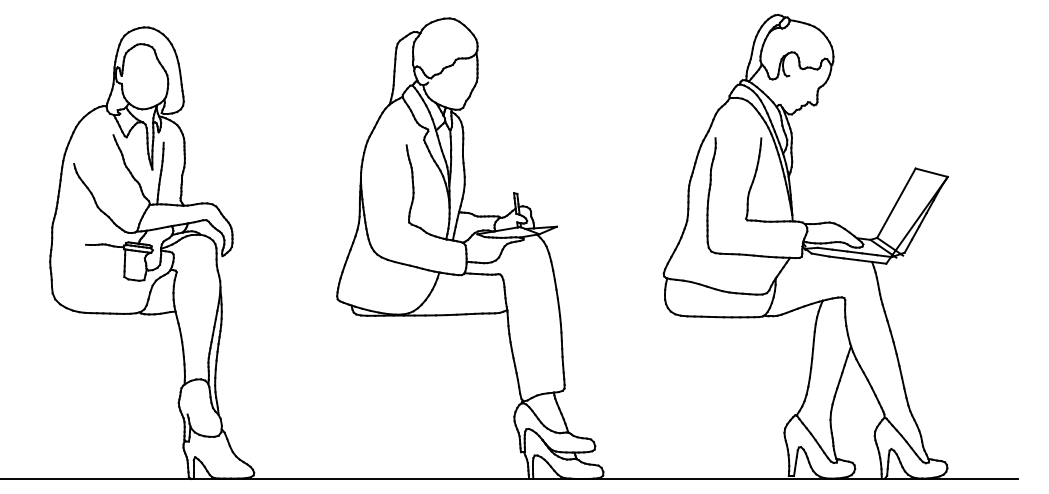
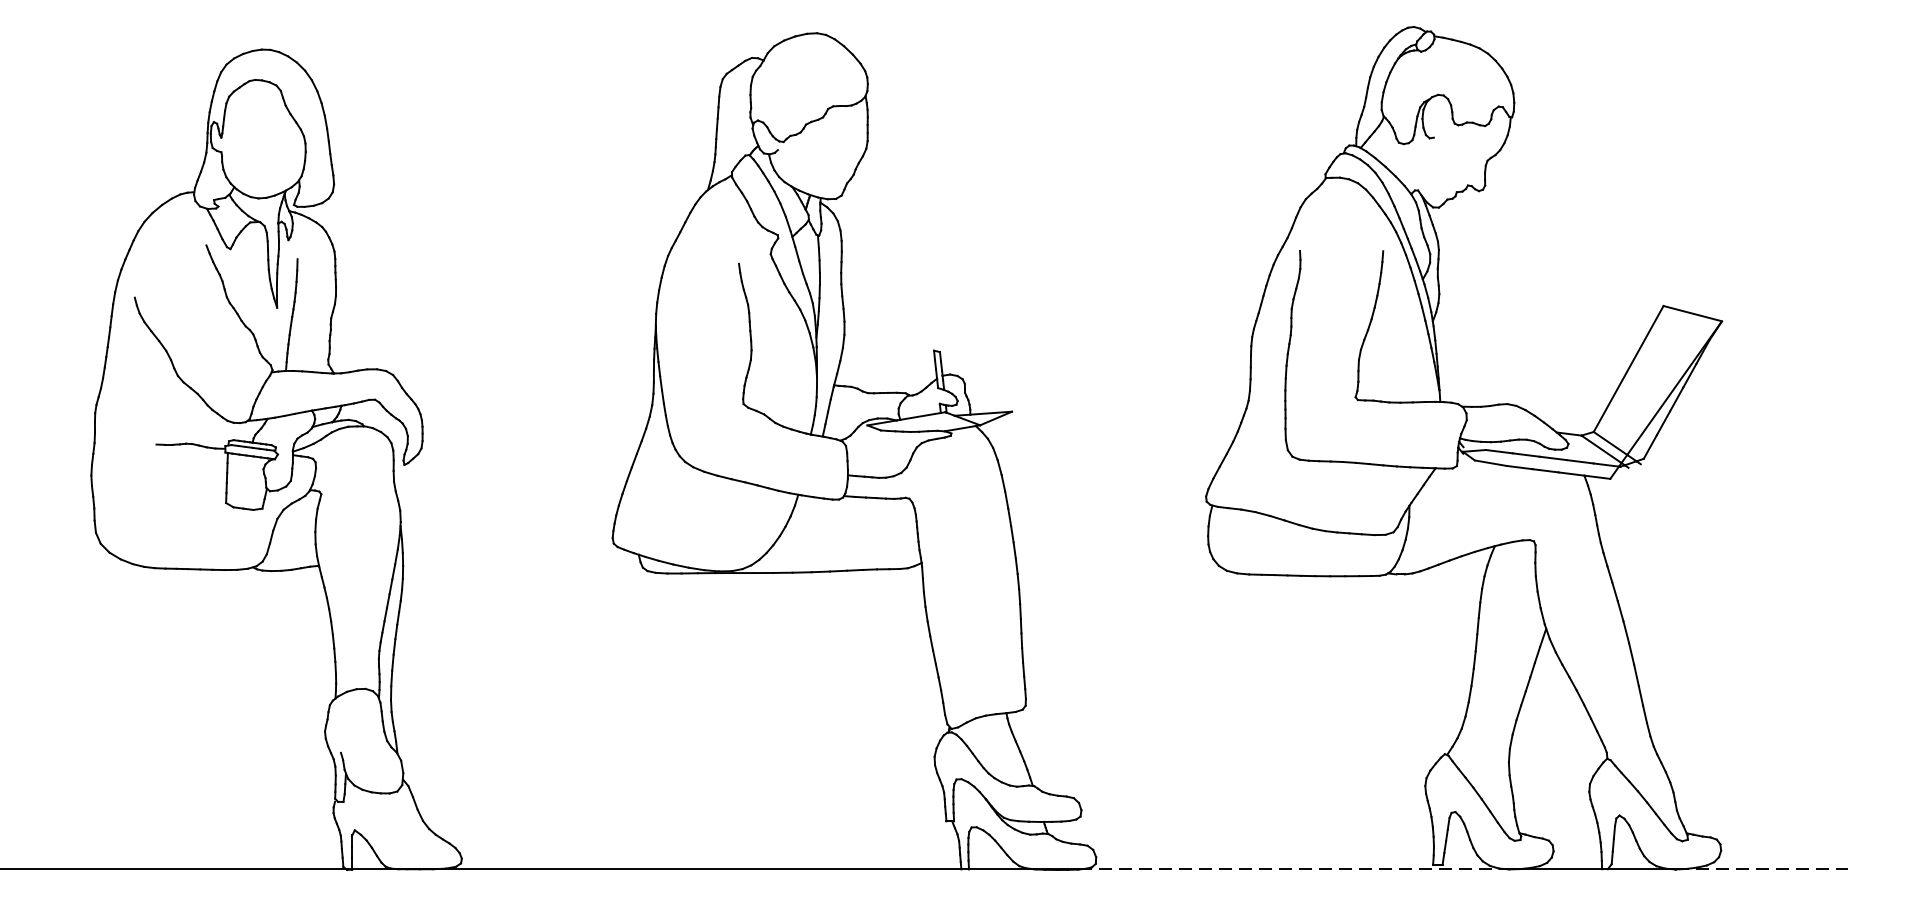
line: (712, 478) -> (1294, 869), solid -> dashed
line: (969, 478) -> (1761, 869), solid -> dashed

